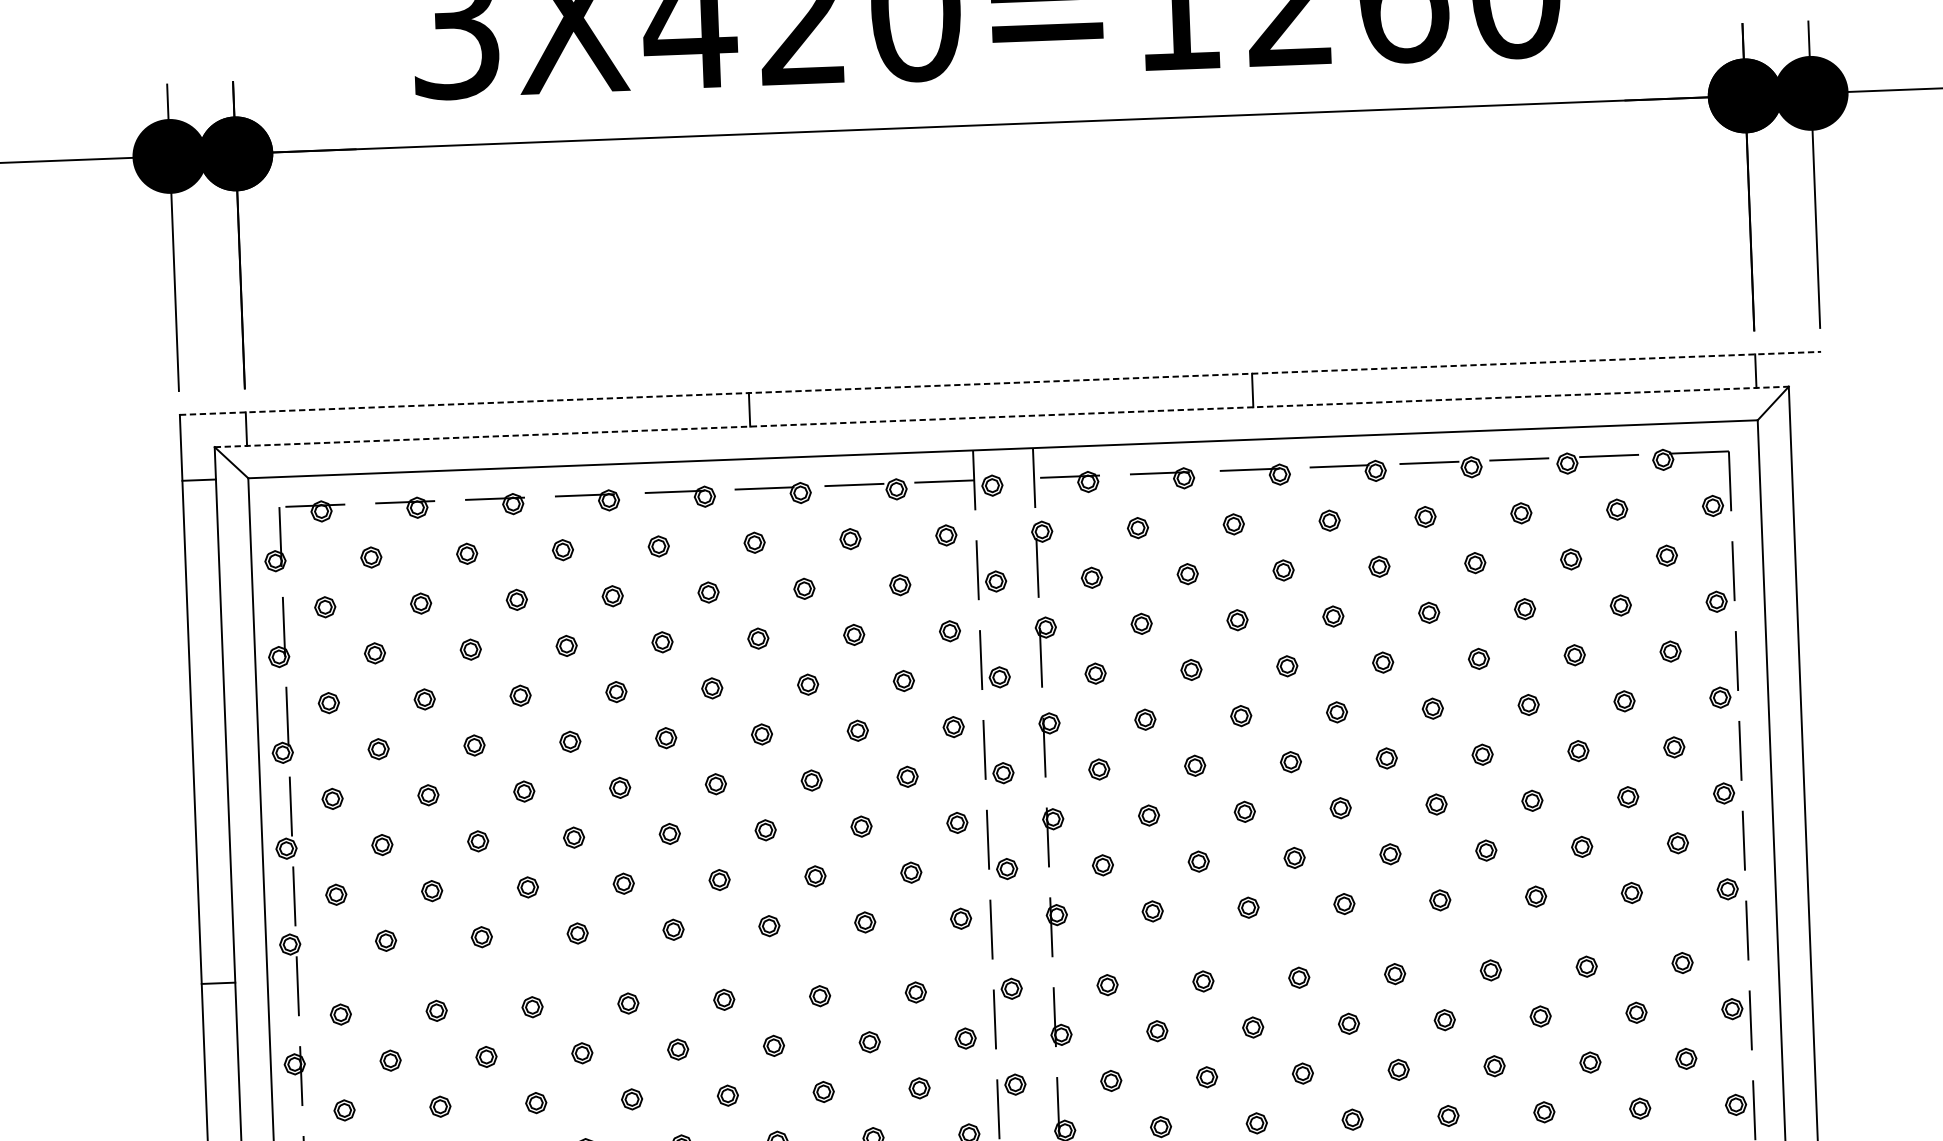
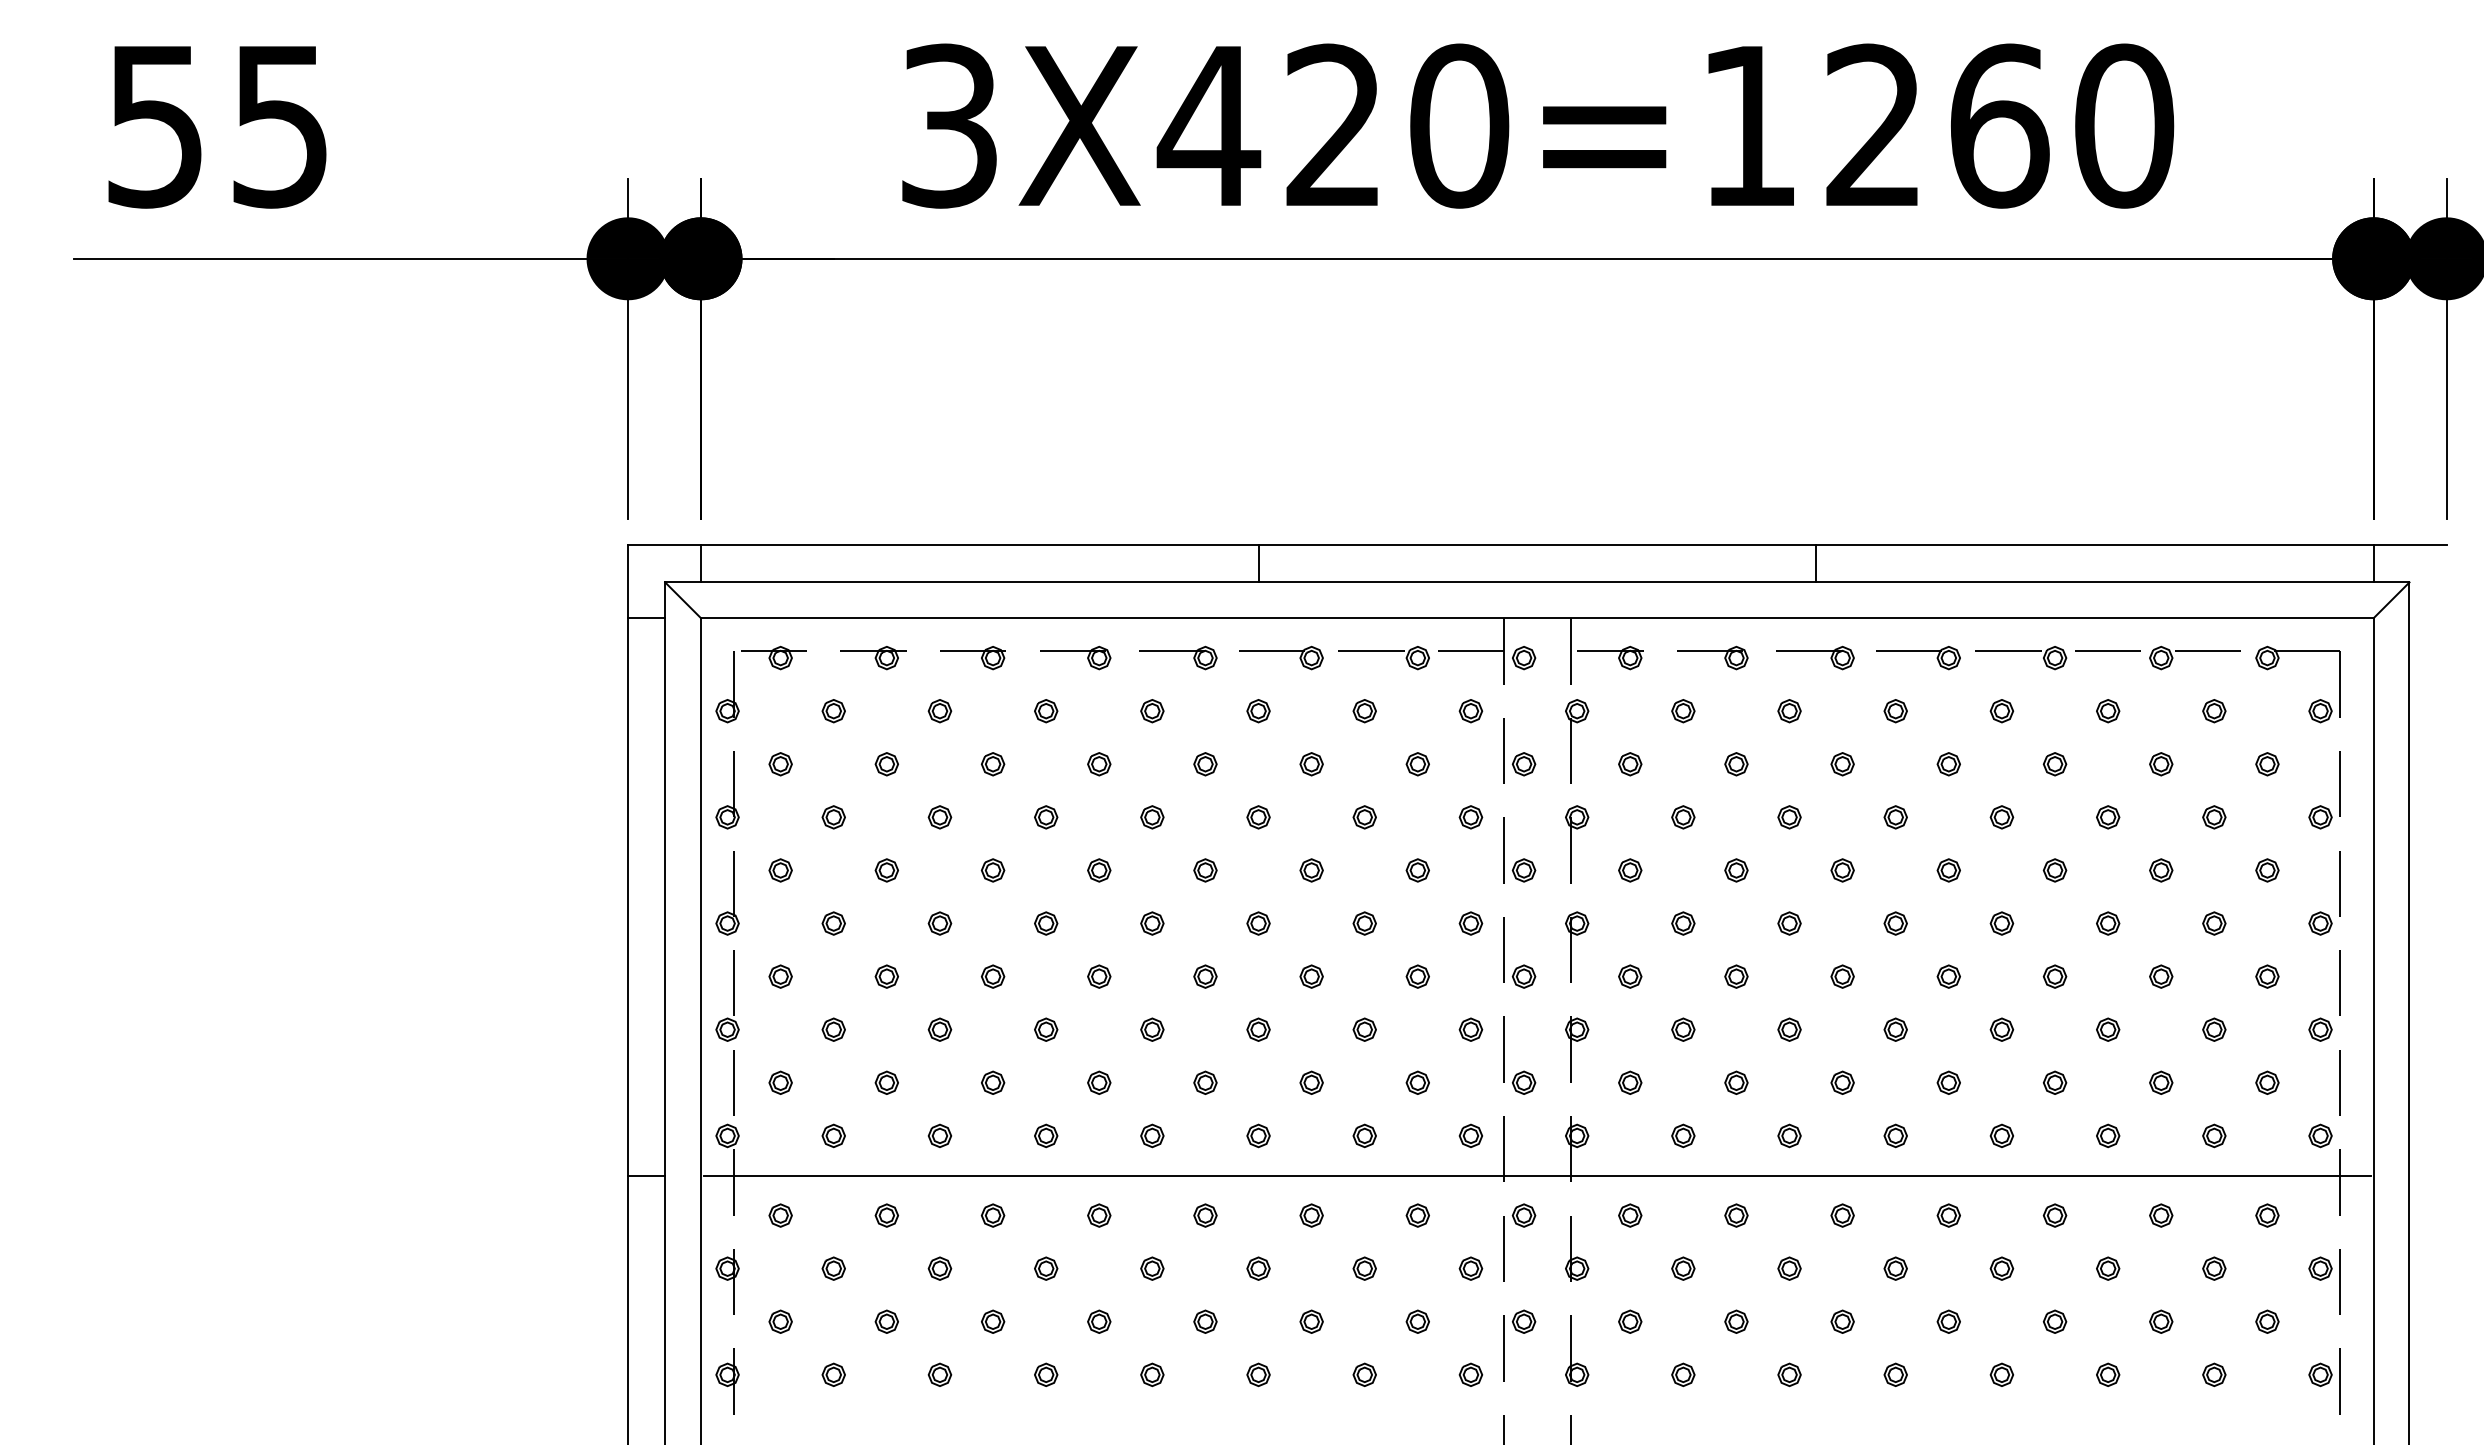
line: (1000, 383) -> (1537, 545), dashed -> solid
line: (1001, 417) -> (1537, 582), dashed -> solid
line: (1021, 952) -> (1536, 1175), added

